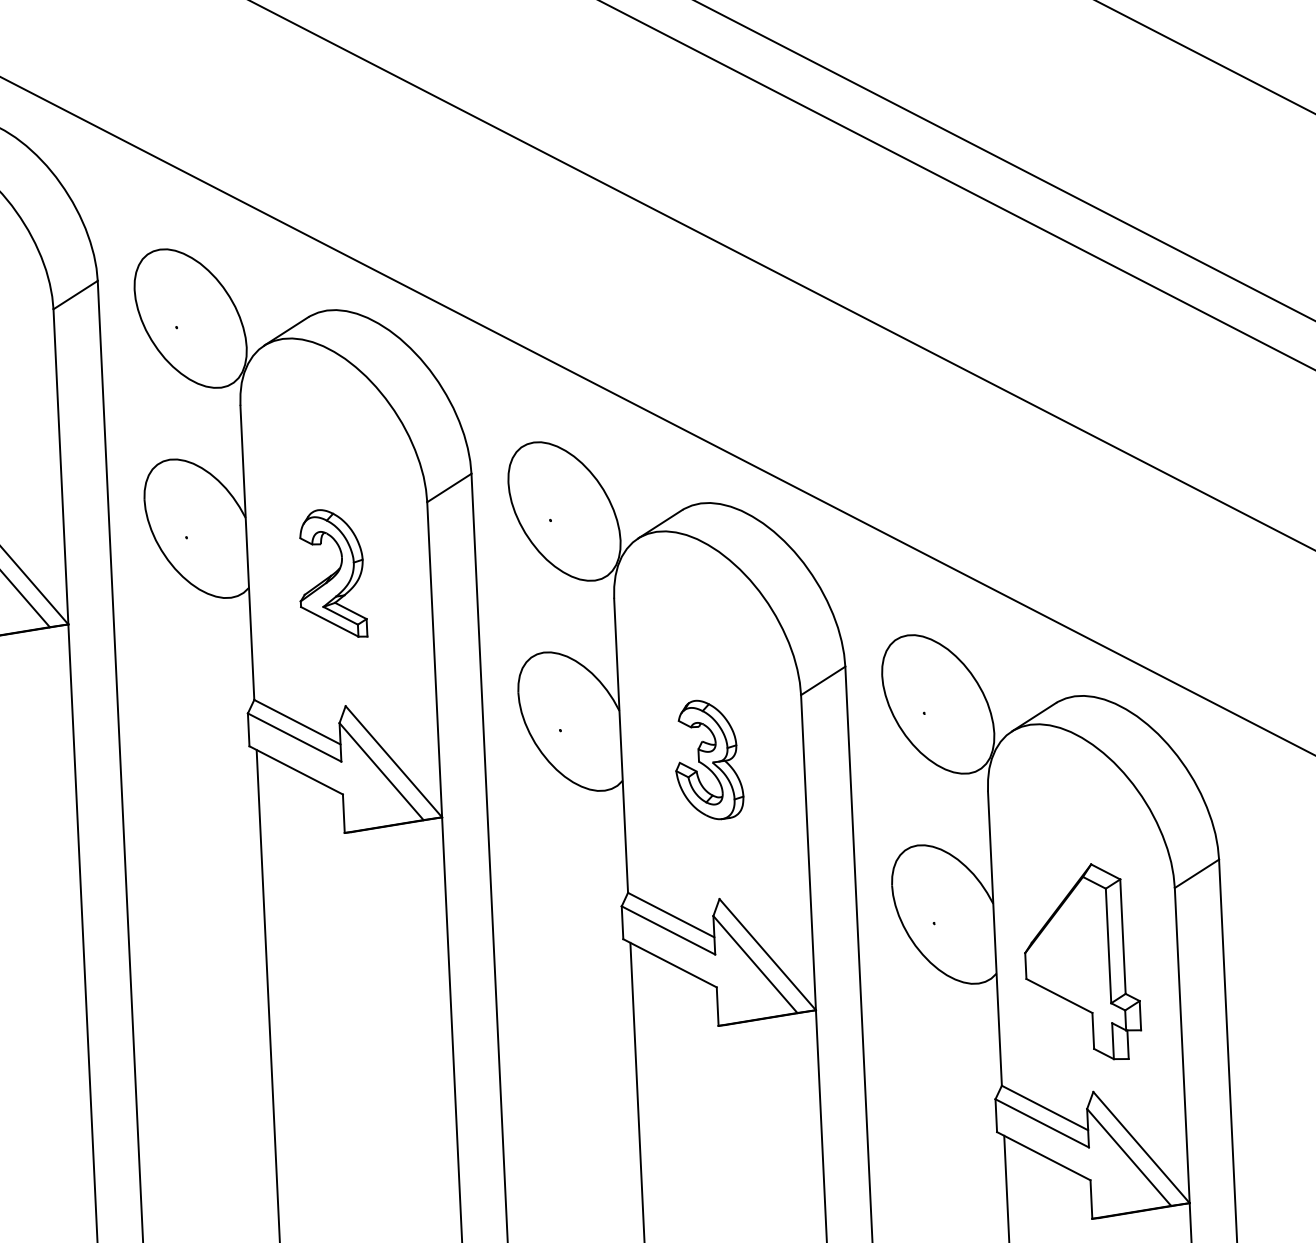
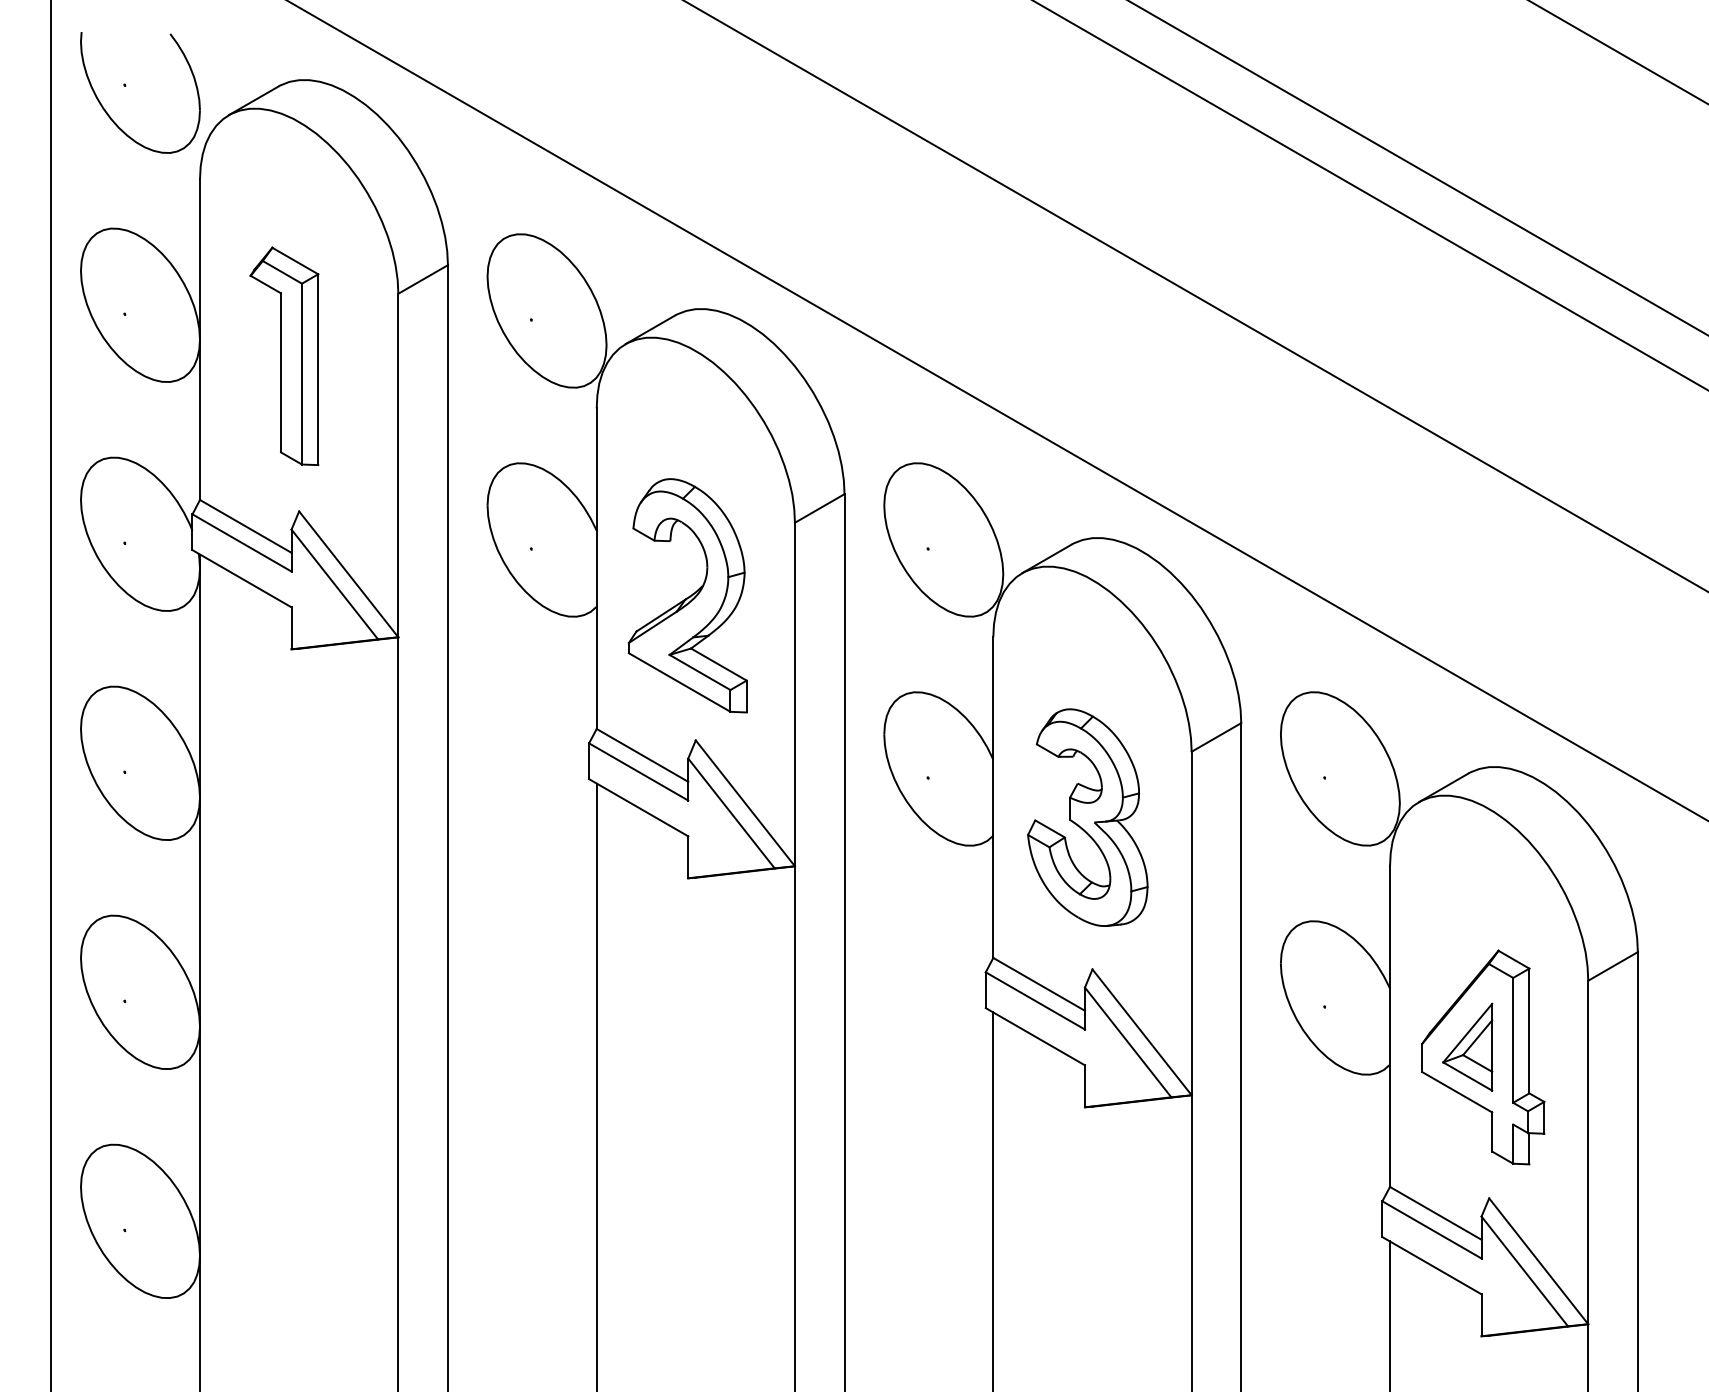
part: (331, 573) -> (687, 595), size x1.67
part: (708, 759) -> (1087, 817), size x1.67
part: (1066, 953) -> (1467, 1046), added

